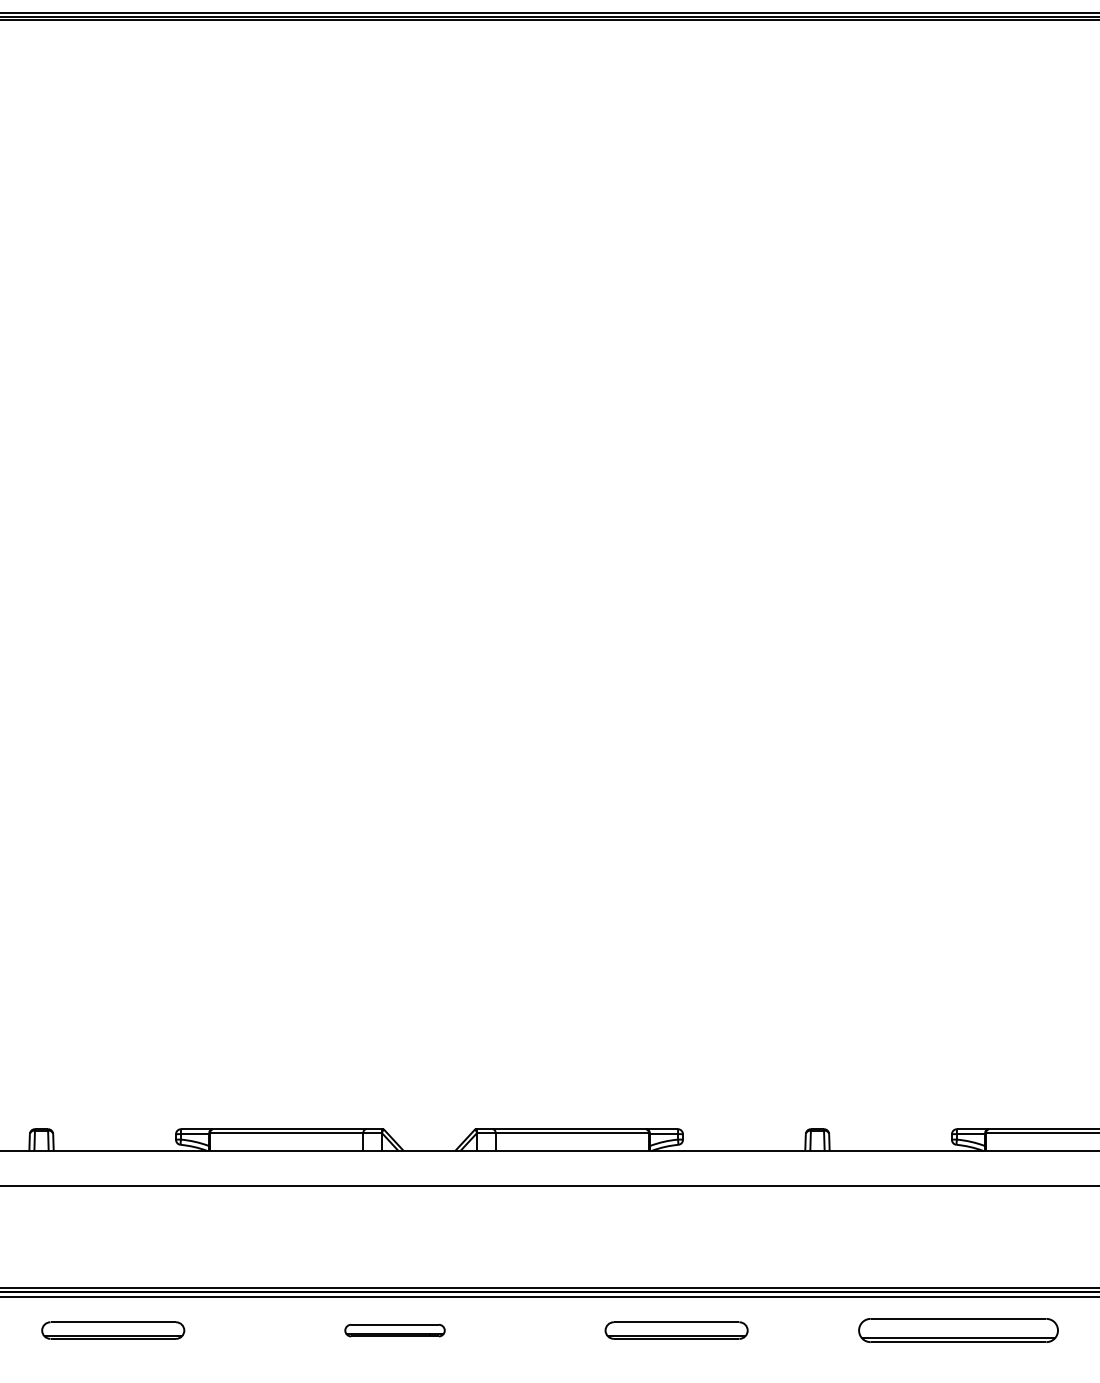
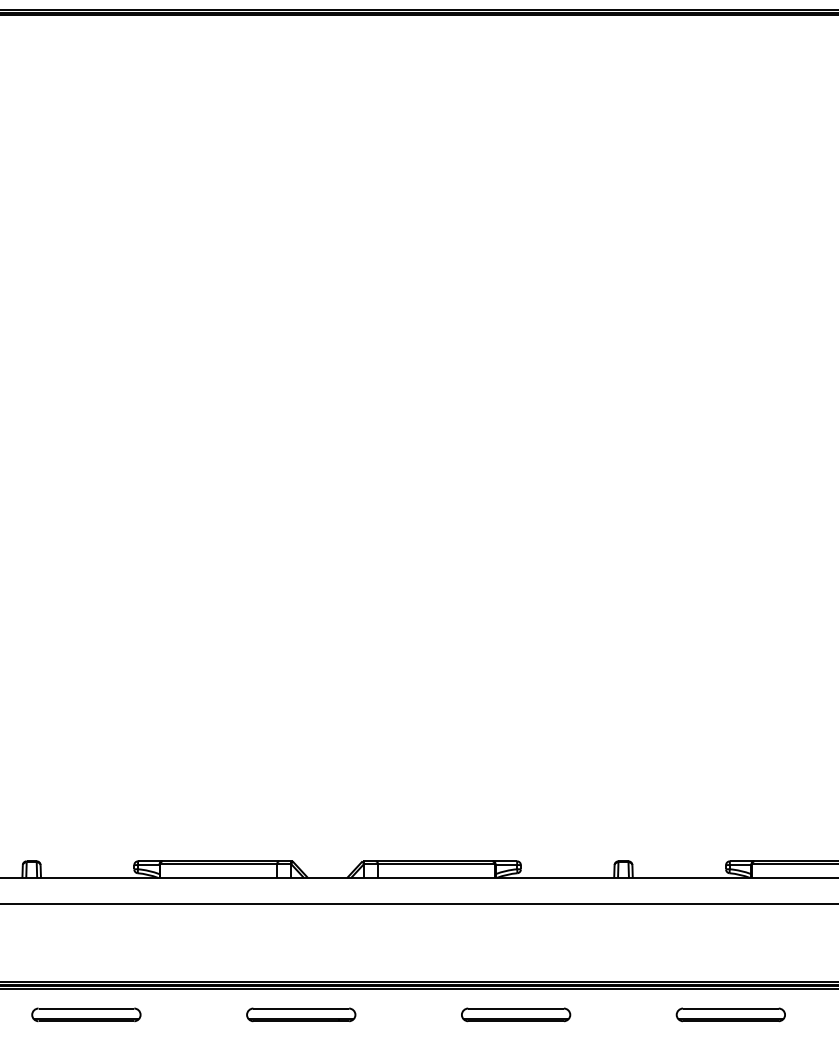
part: (395, 1330) -> (301, 1014), size x1.43
part: (957, 1330) -> (730, 1014), size x0.71

